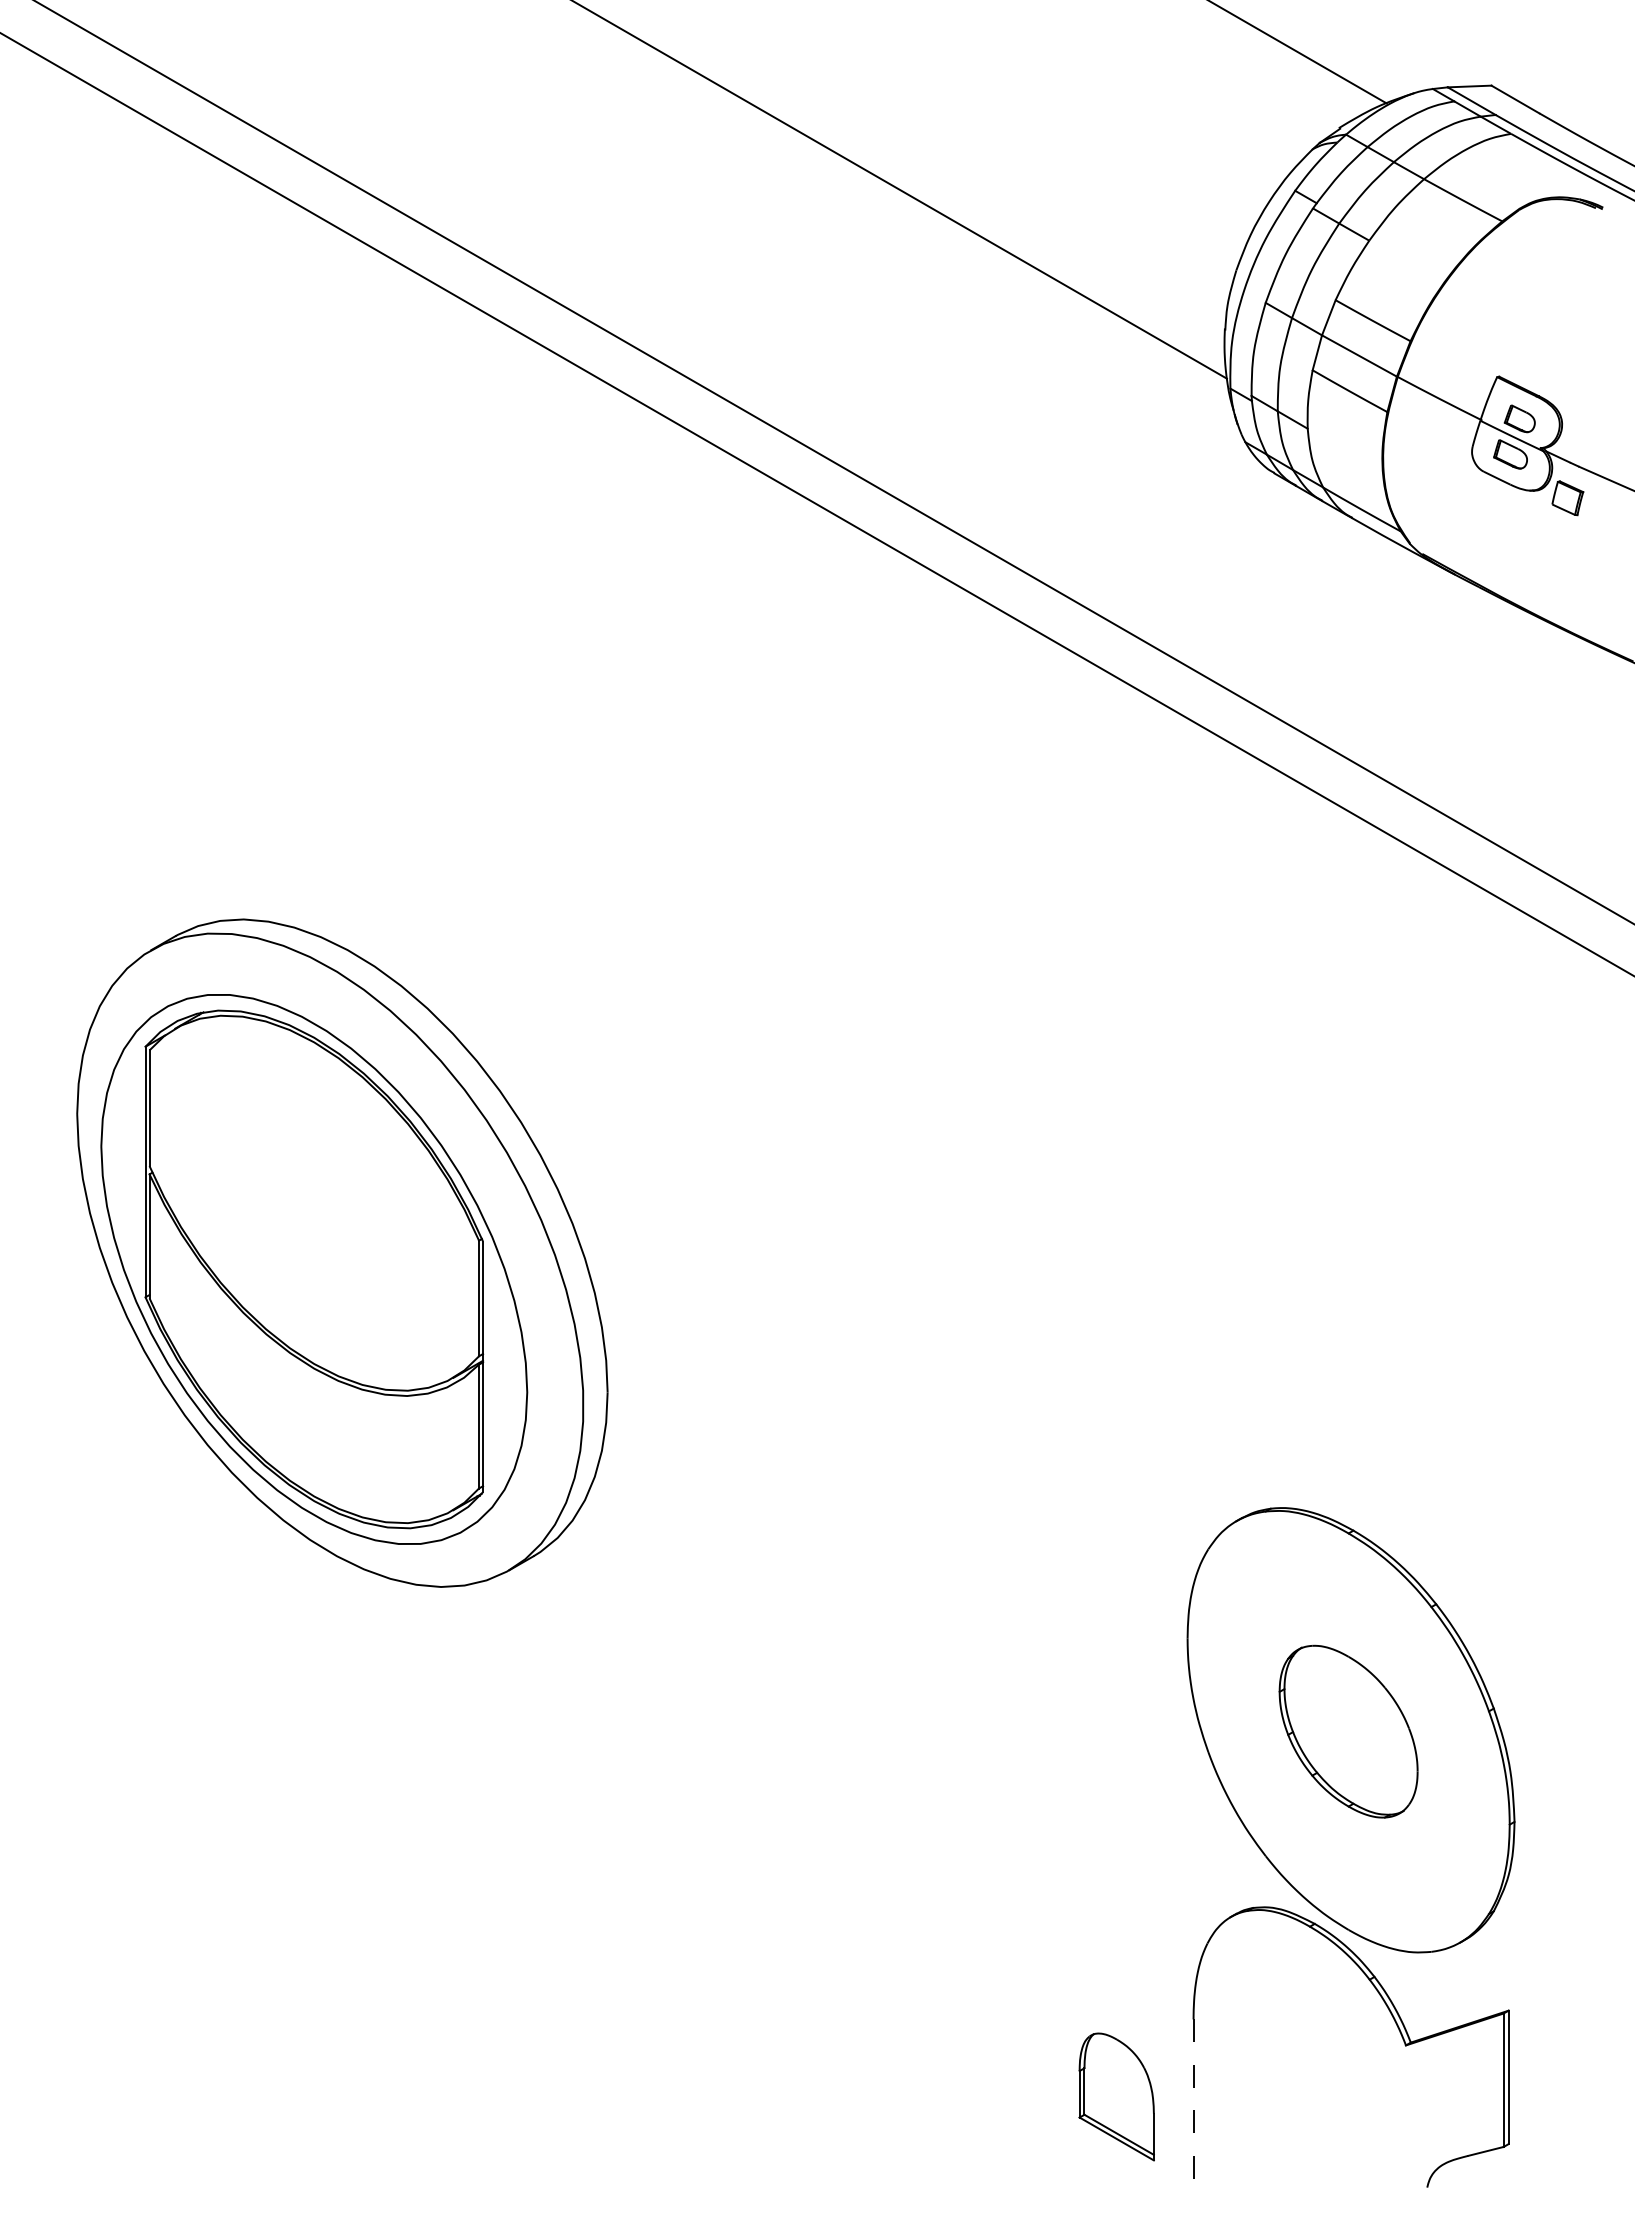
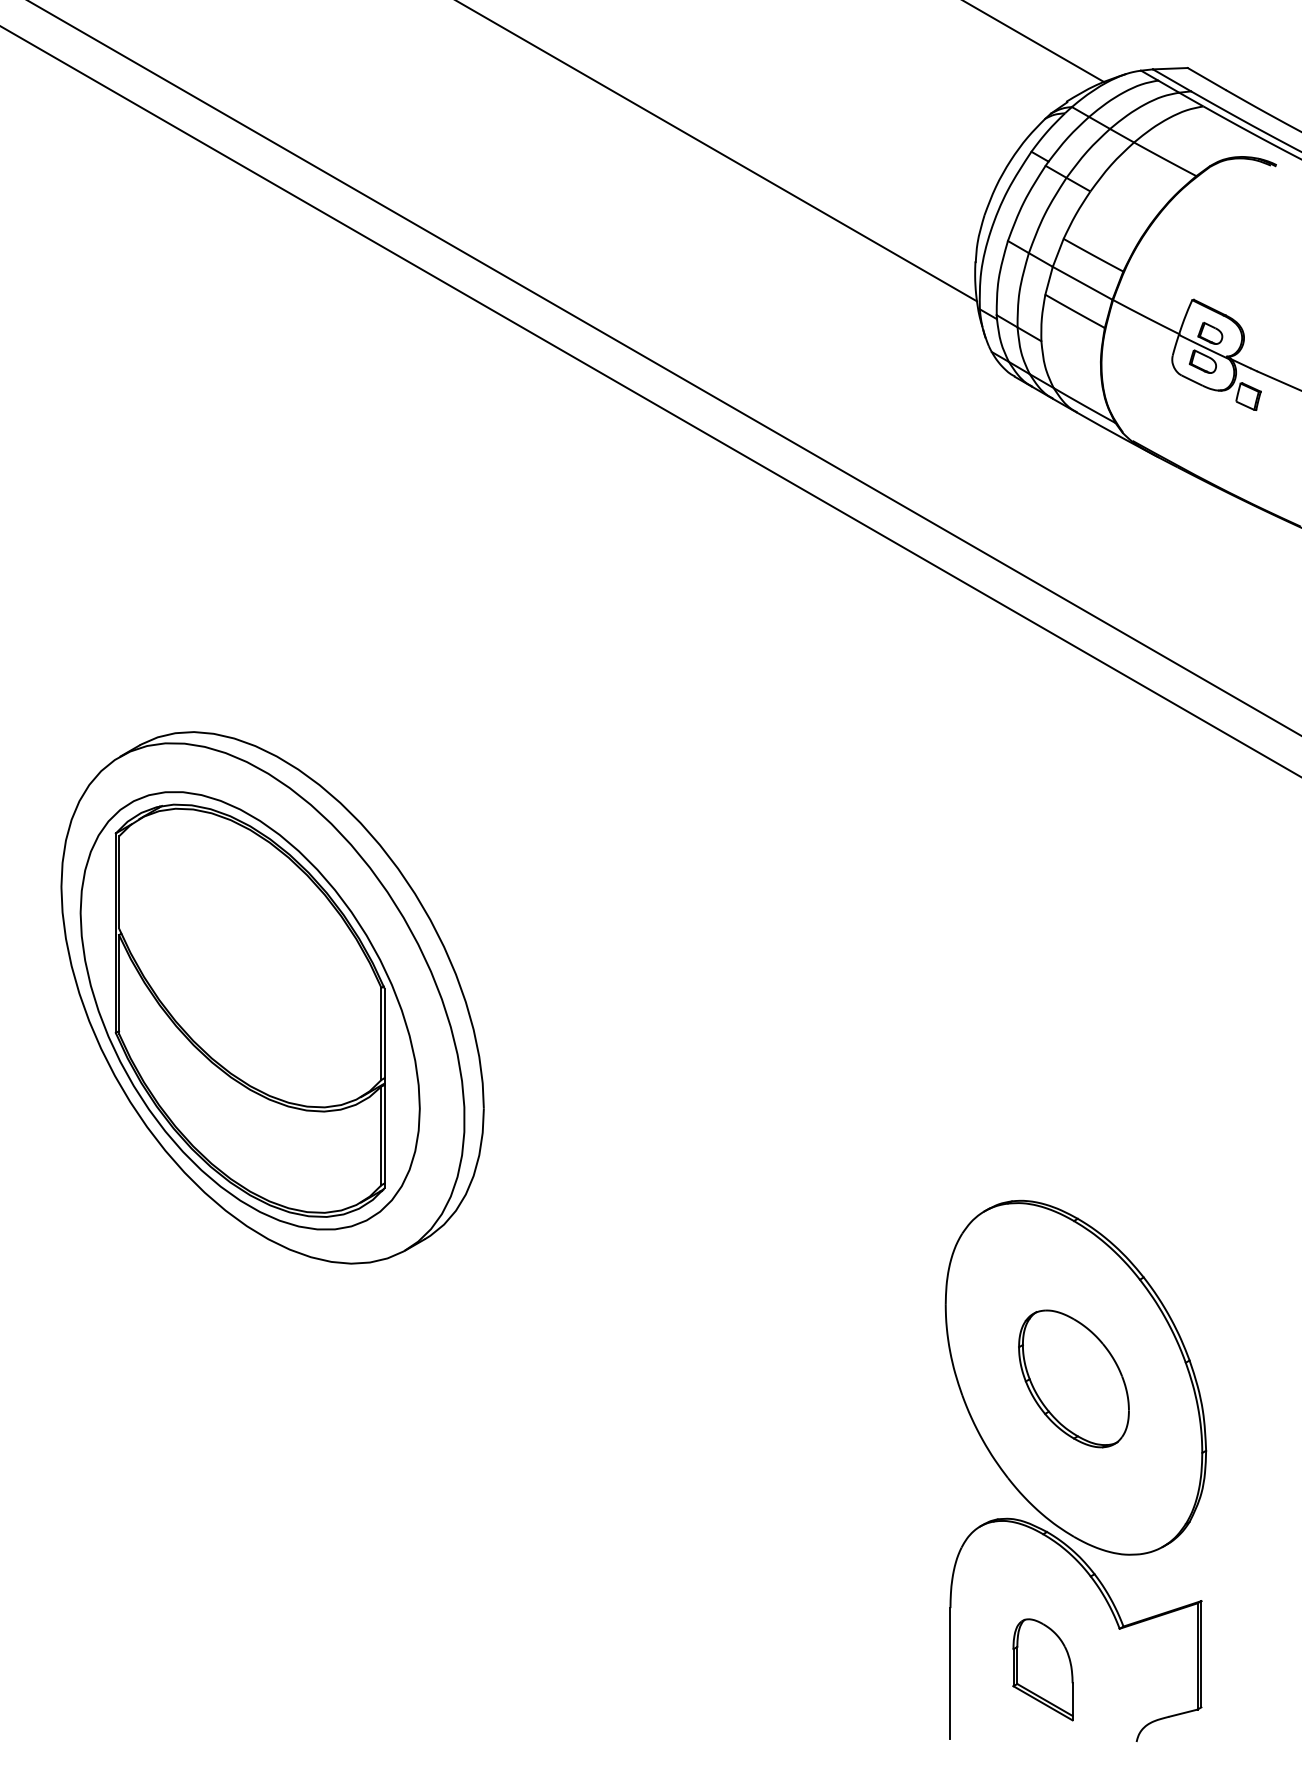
part: (1116, 2096) -> (1042, 1669), moved
line: (1193, 2102) -> (950, 1674), dashed -> solid

